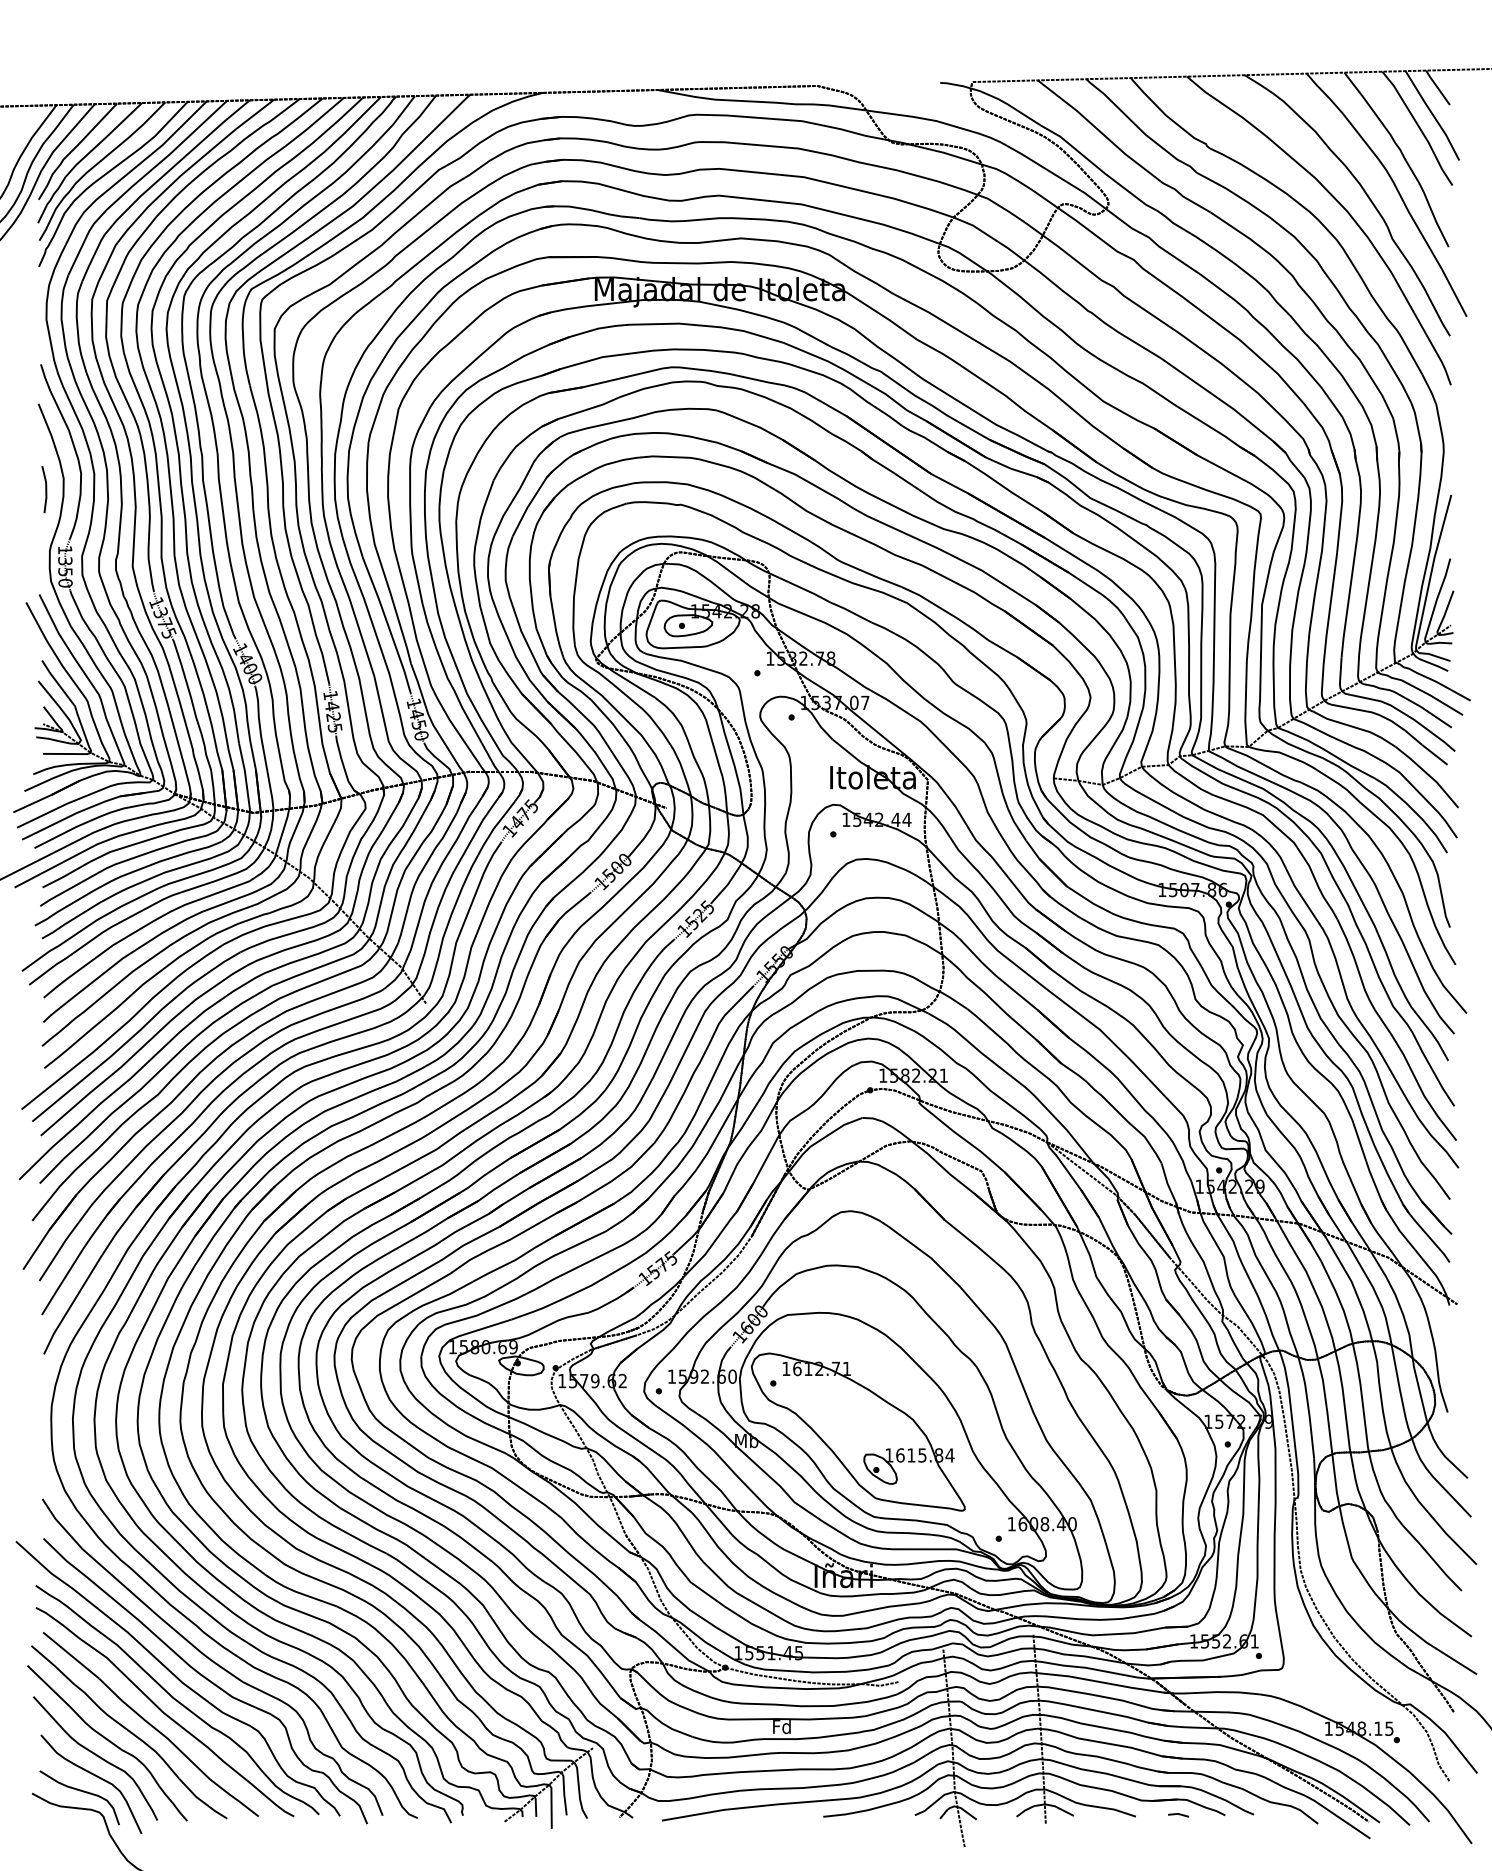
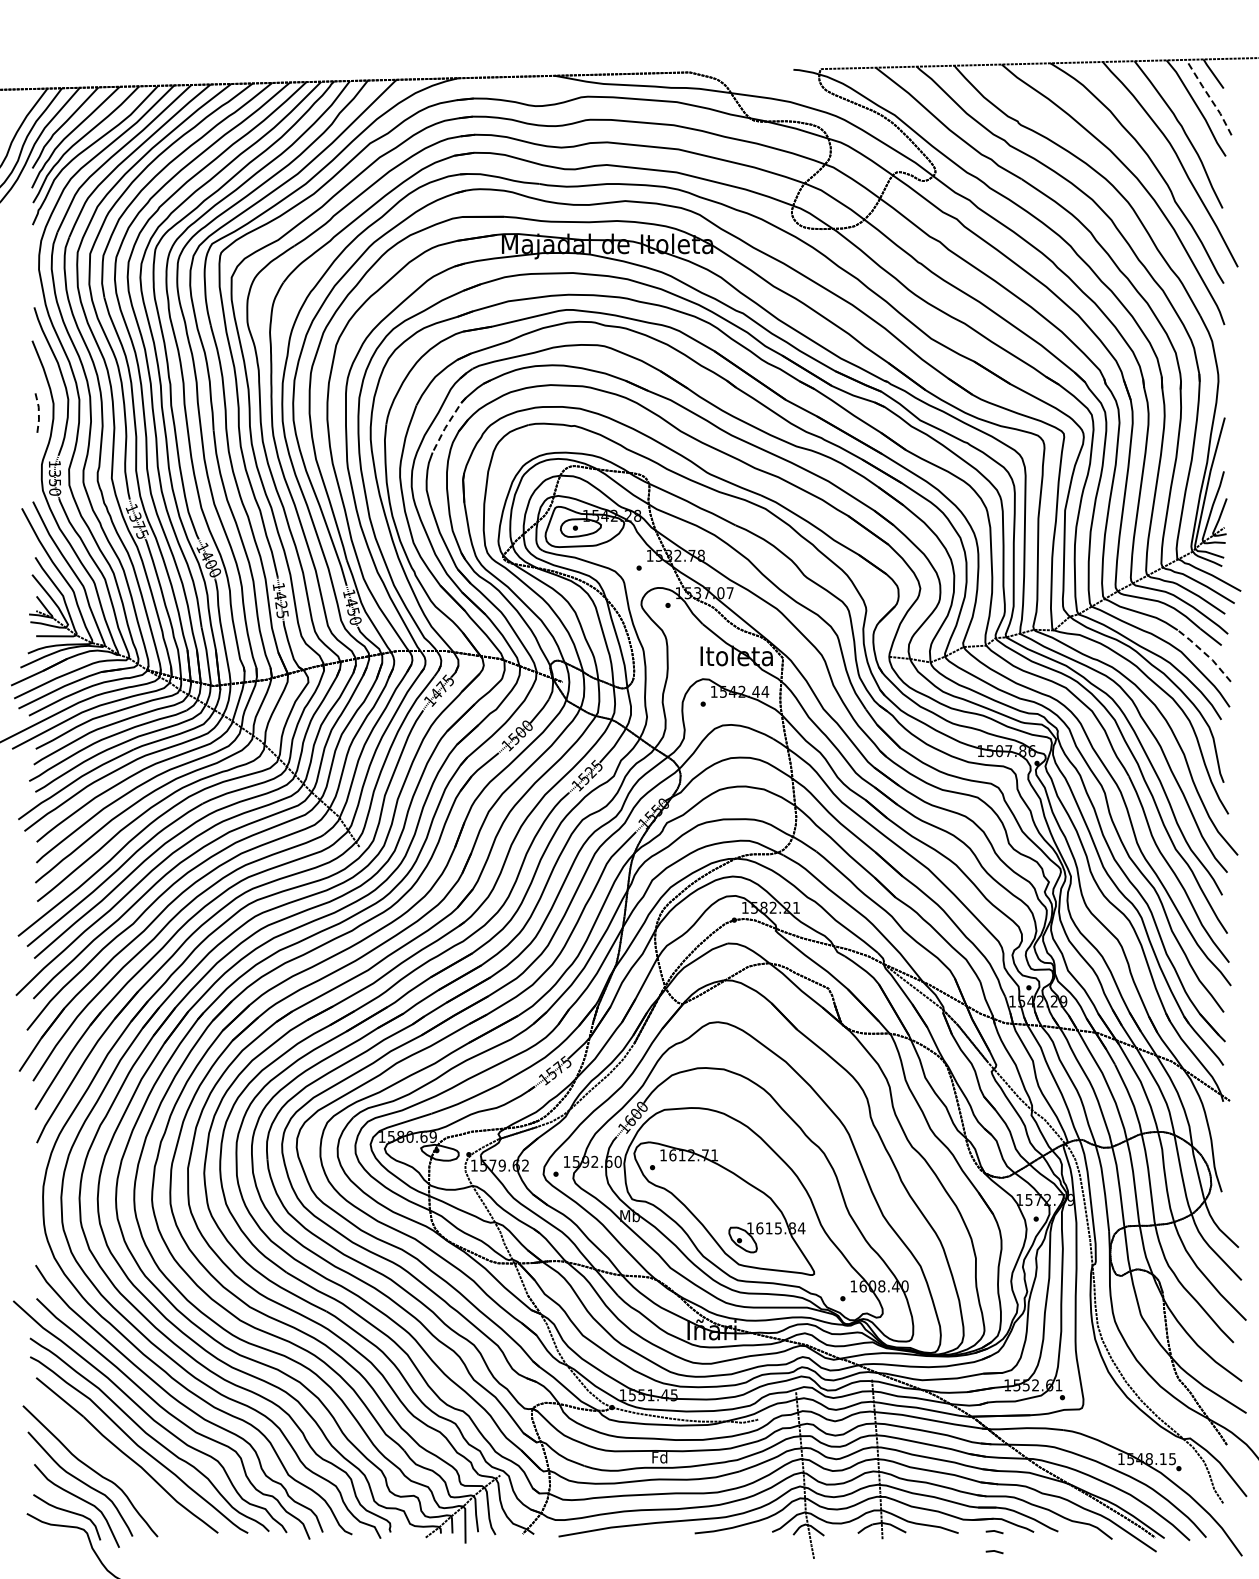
line: (1433, 115) -> (1209, 97), solid -> dashed
line: (45, 490) -> (38, 413), solid -> dashed
line: (531, 501) -> (448, 423), solid -> dashed
line: (1428, 775) -> (1205, 654), solid -> dashed
part: (128, 1731) -> (108, 1461), removed
line: (1178, 1838) -> (994, 1551), added

